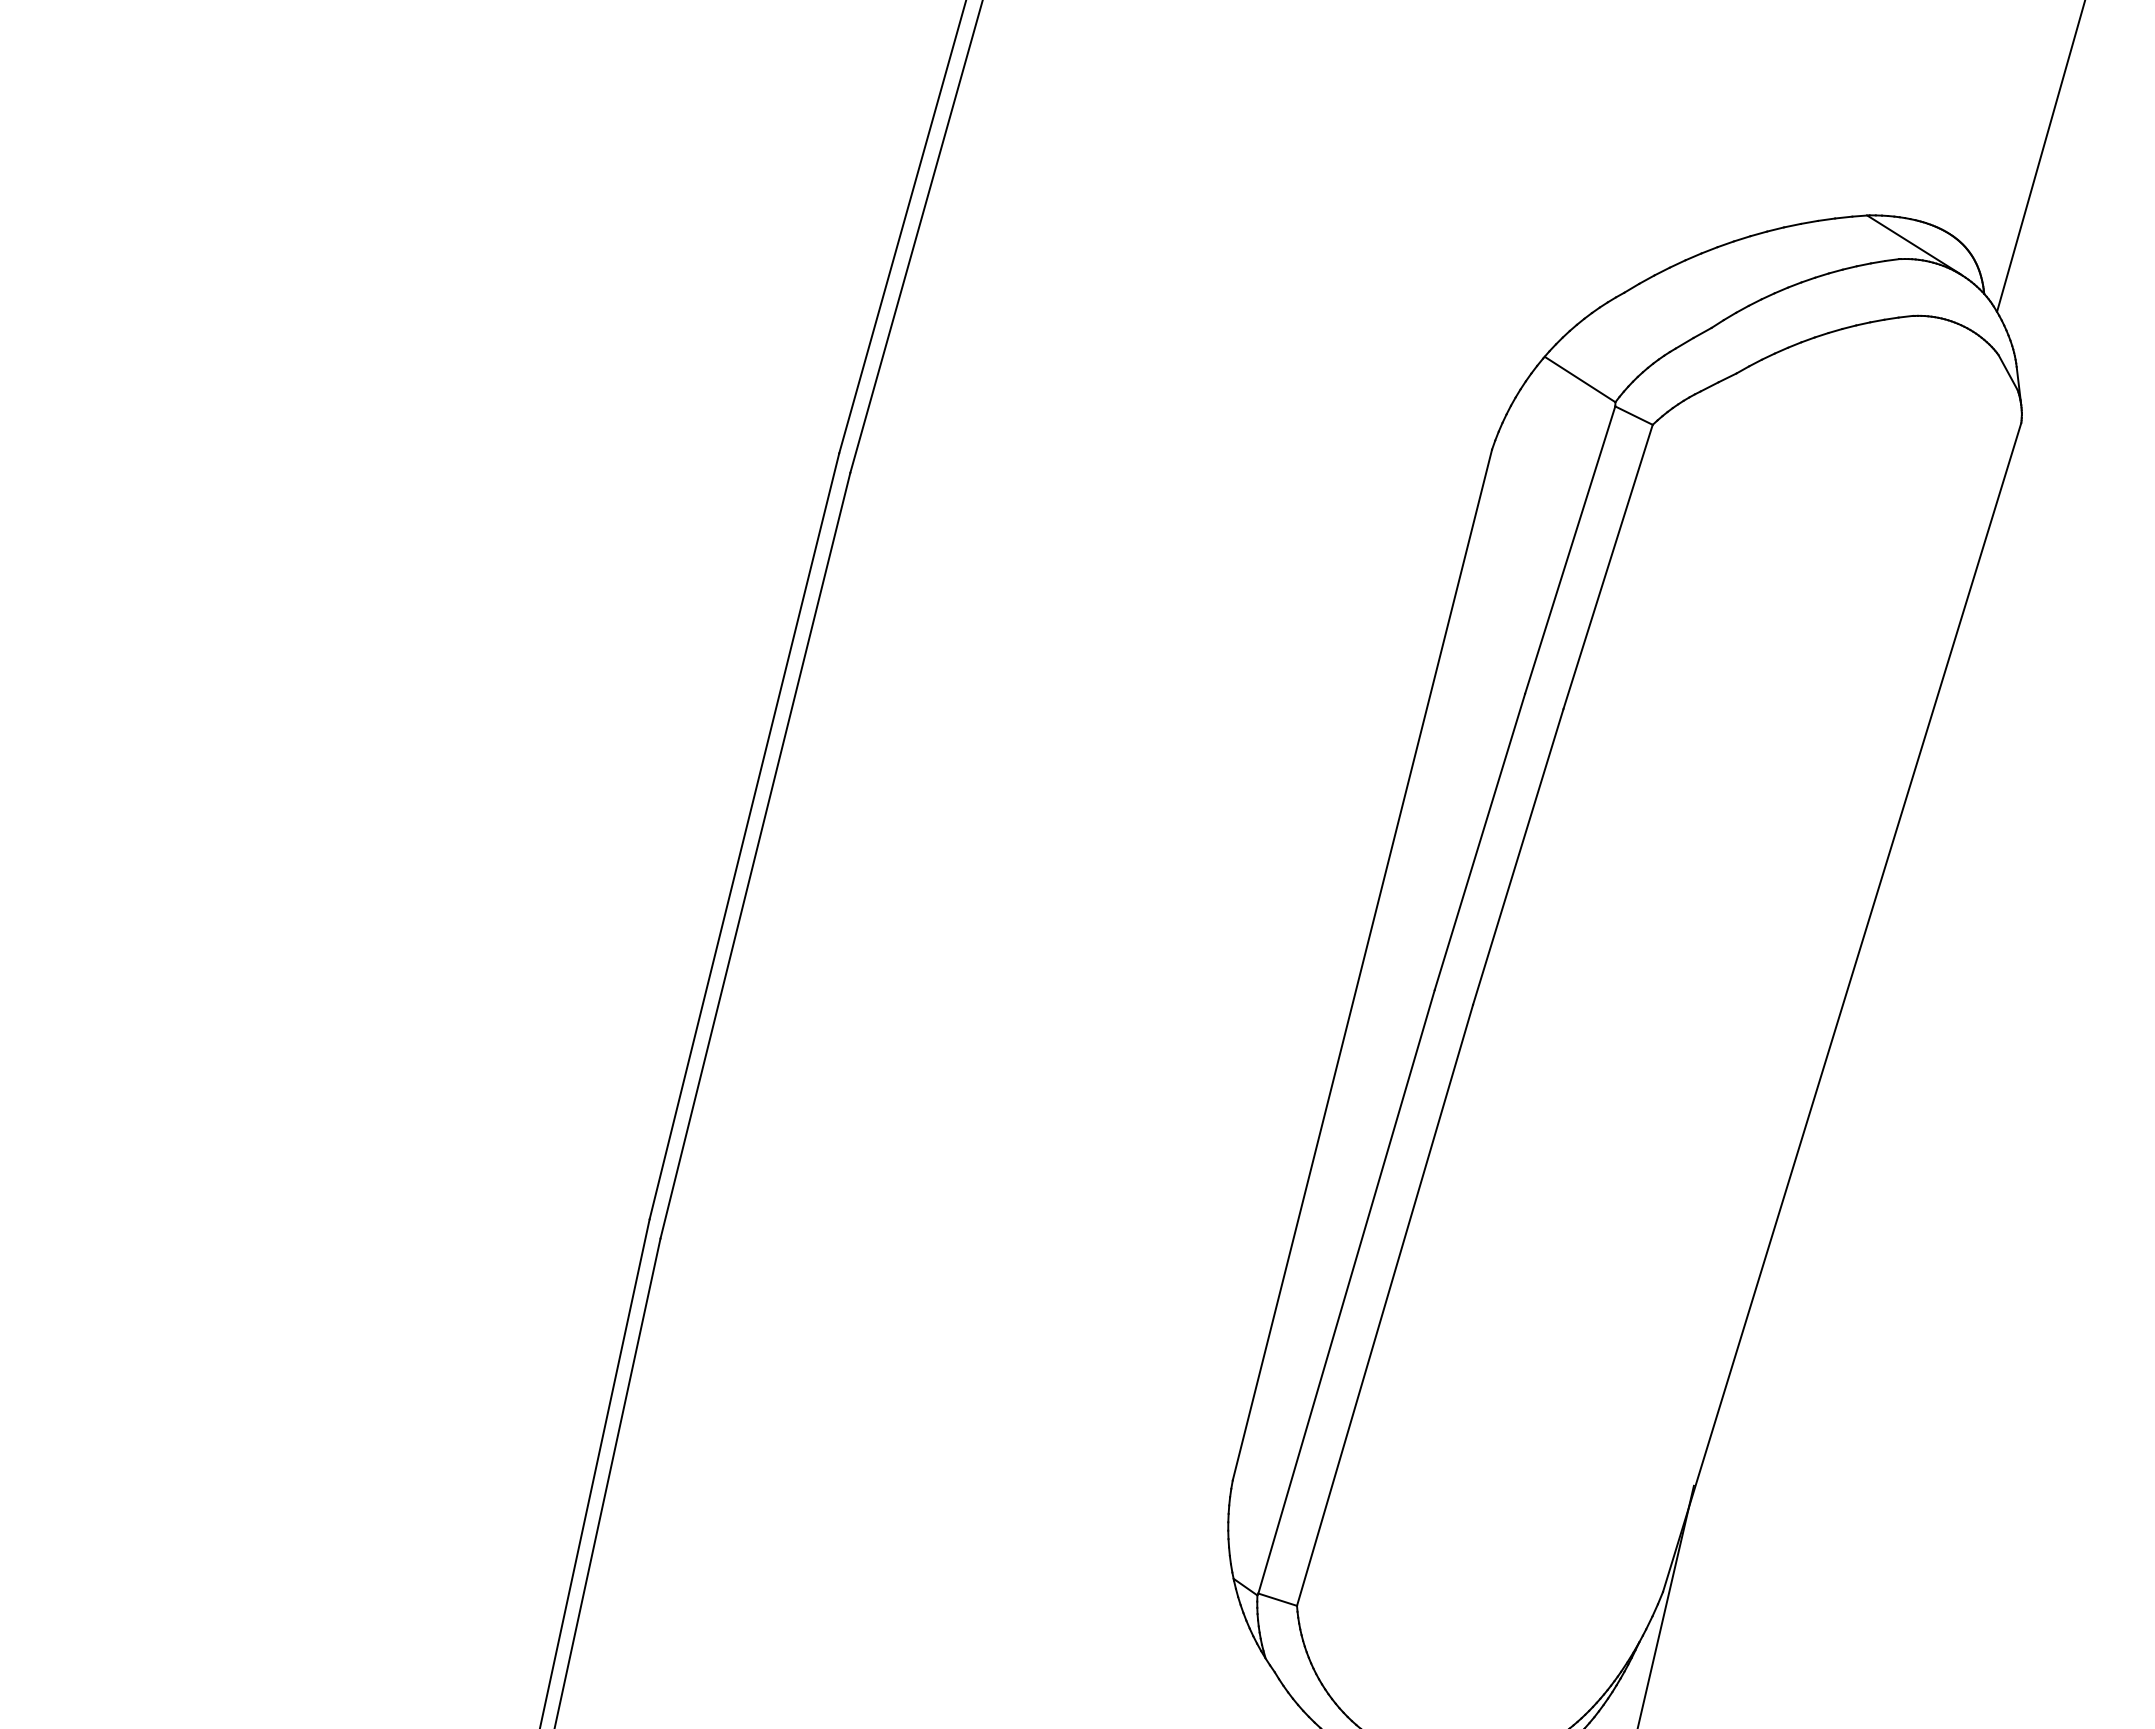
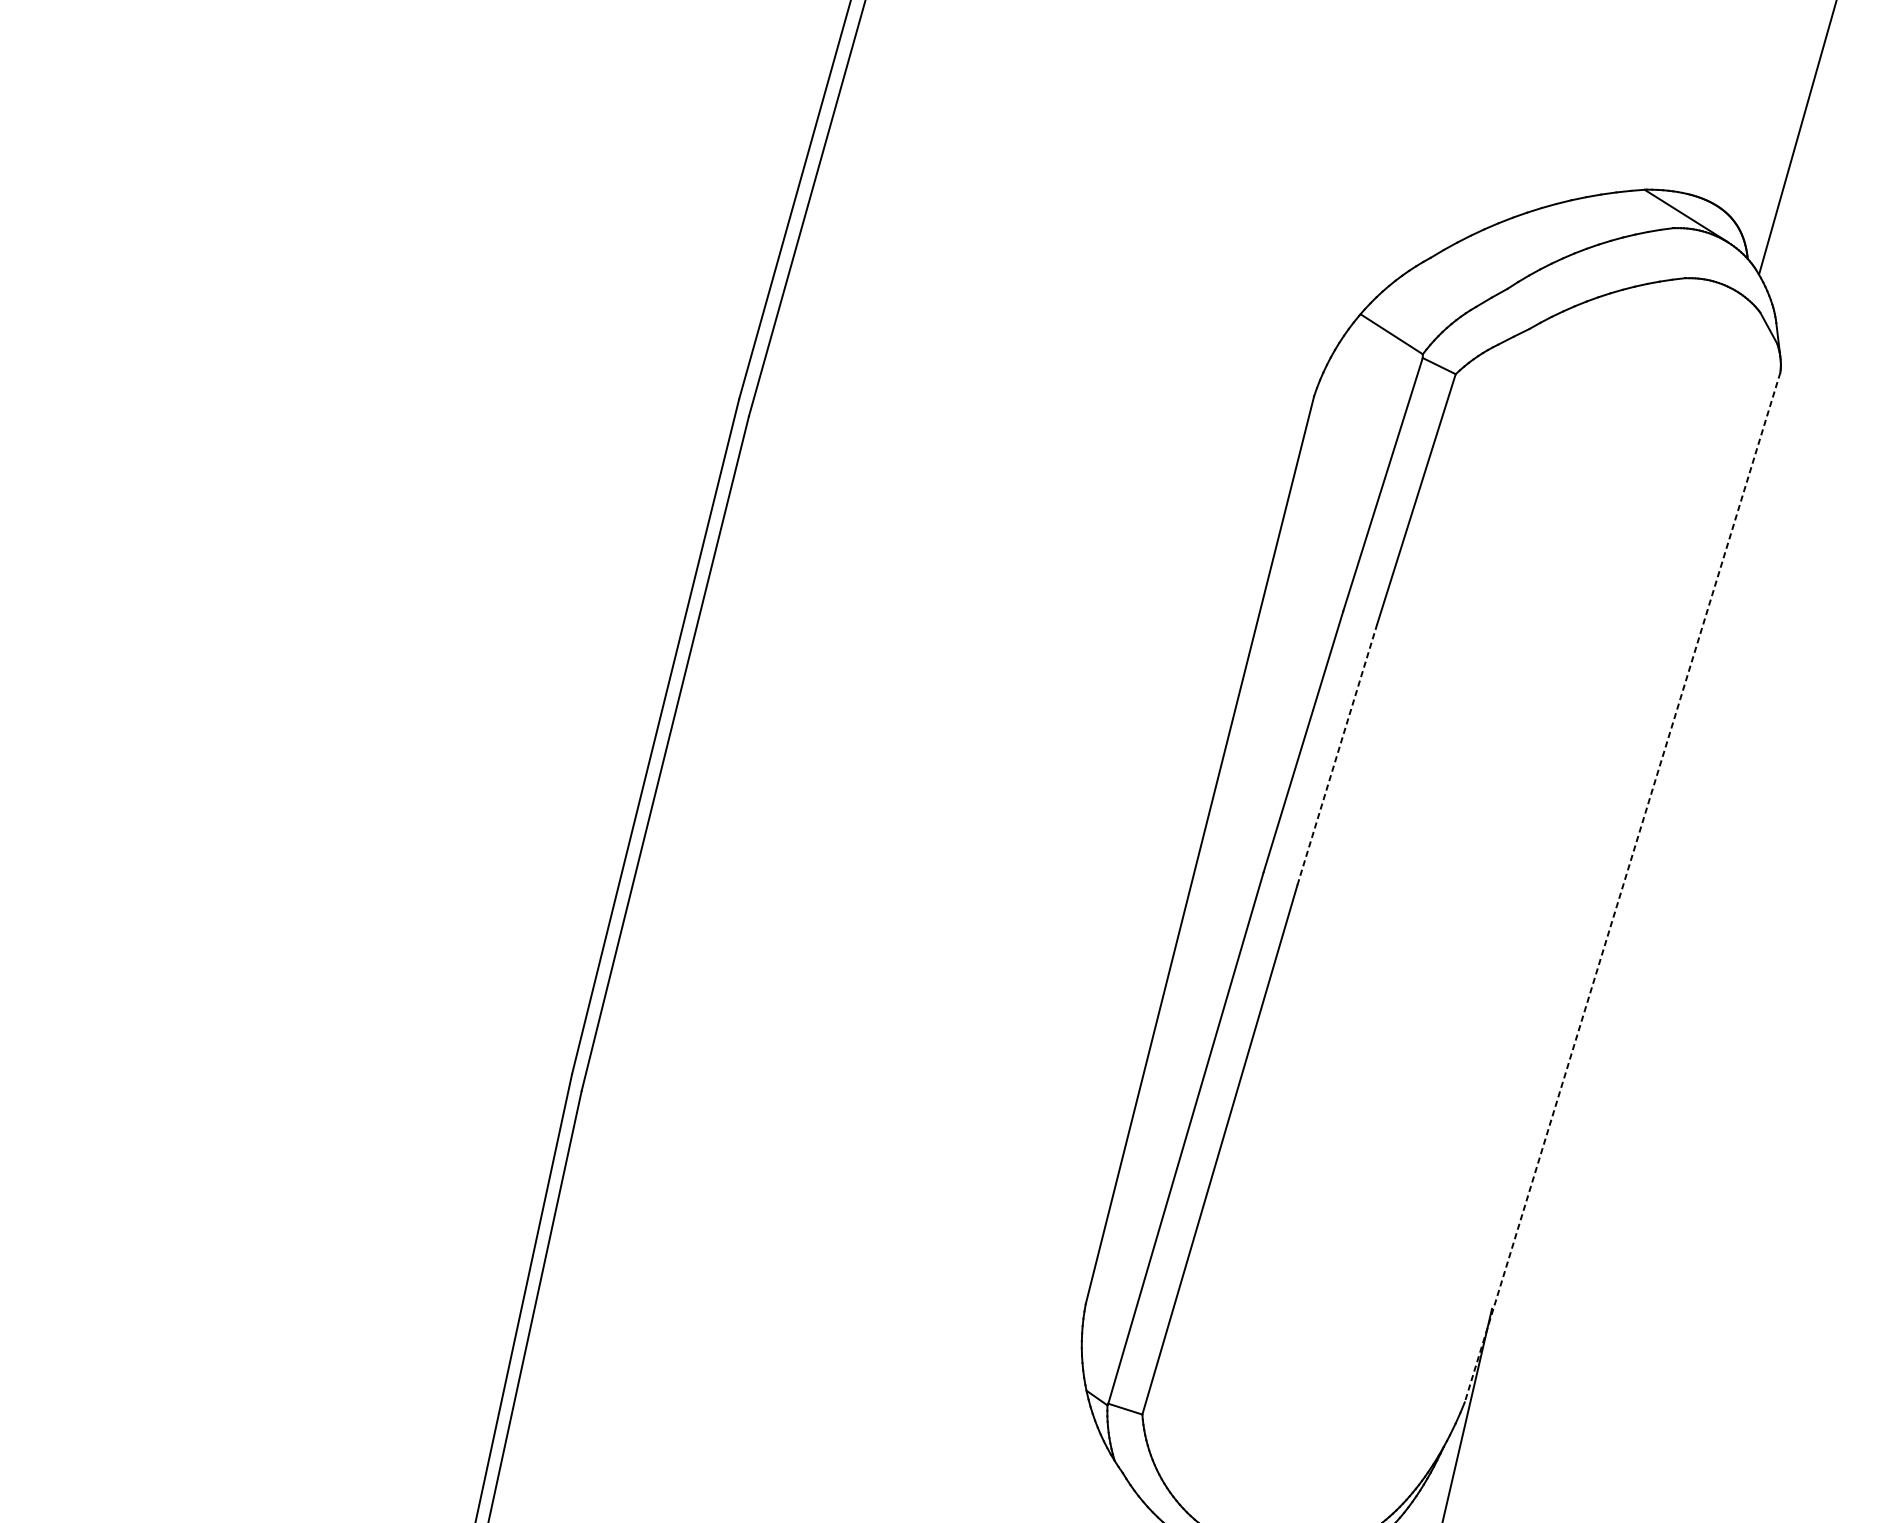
line: (1518, 856) -> (1337, 754), solid -> dashed
line: (1842, 1008) -> (1622, 888), solid -> dashed

